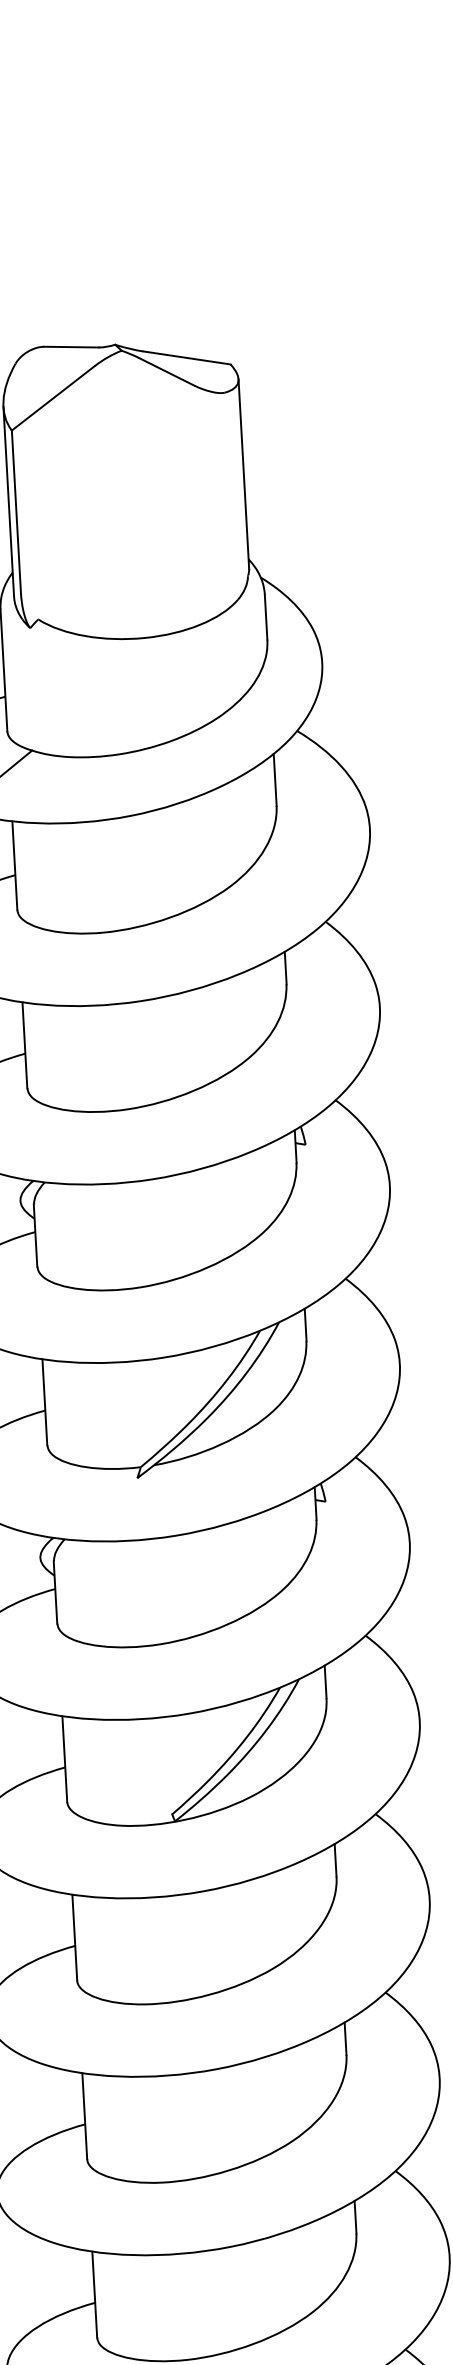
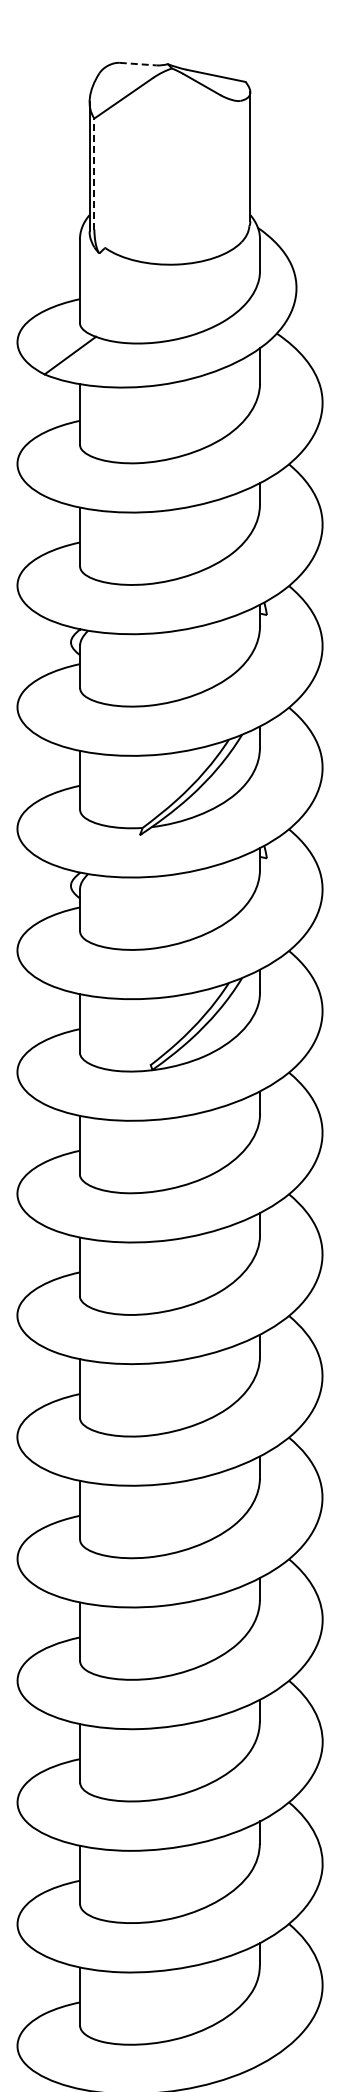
line: (72, 347) -> (138, 64), solid -> dashed
line: (16, 512) -> (94, 174), solid -> dashed

